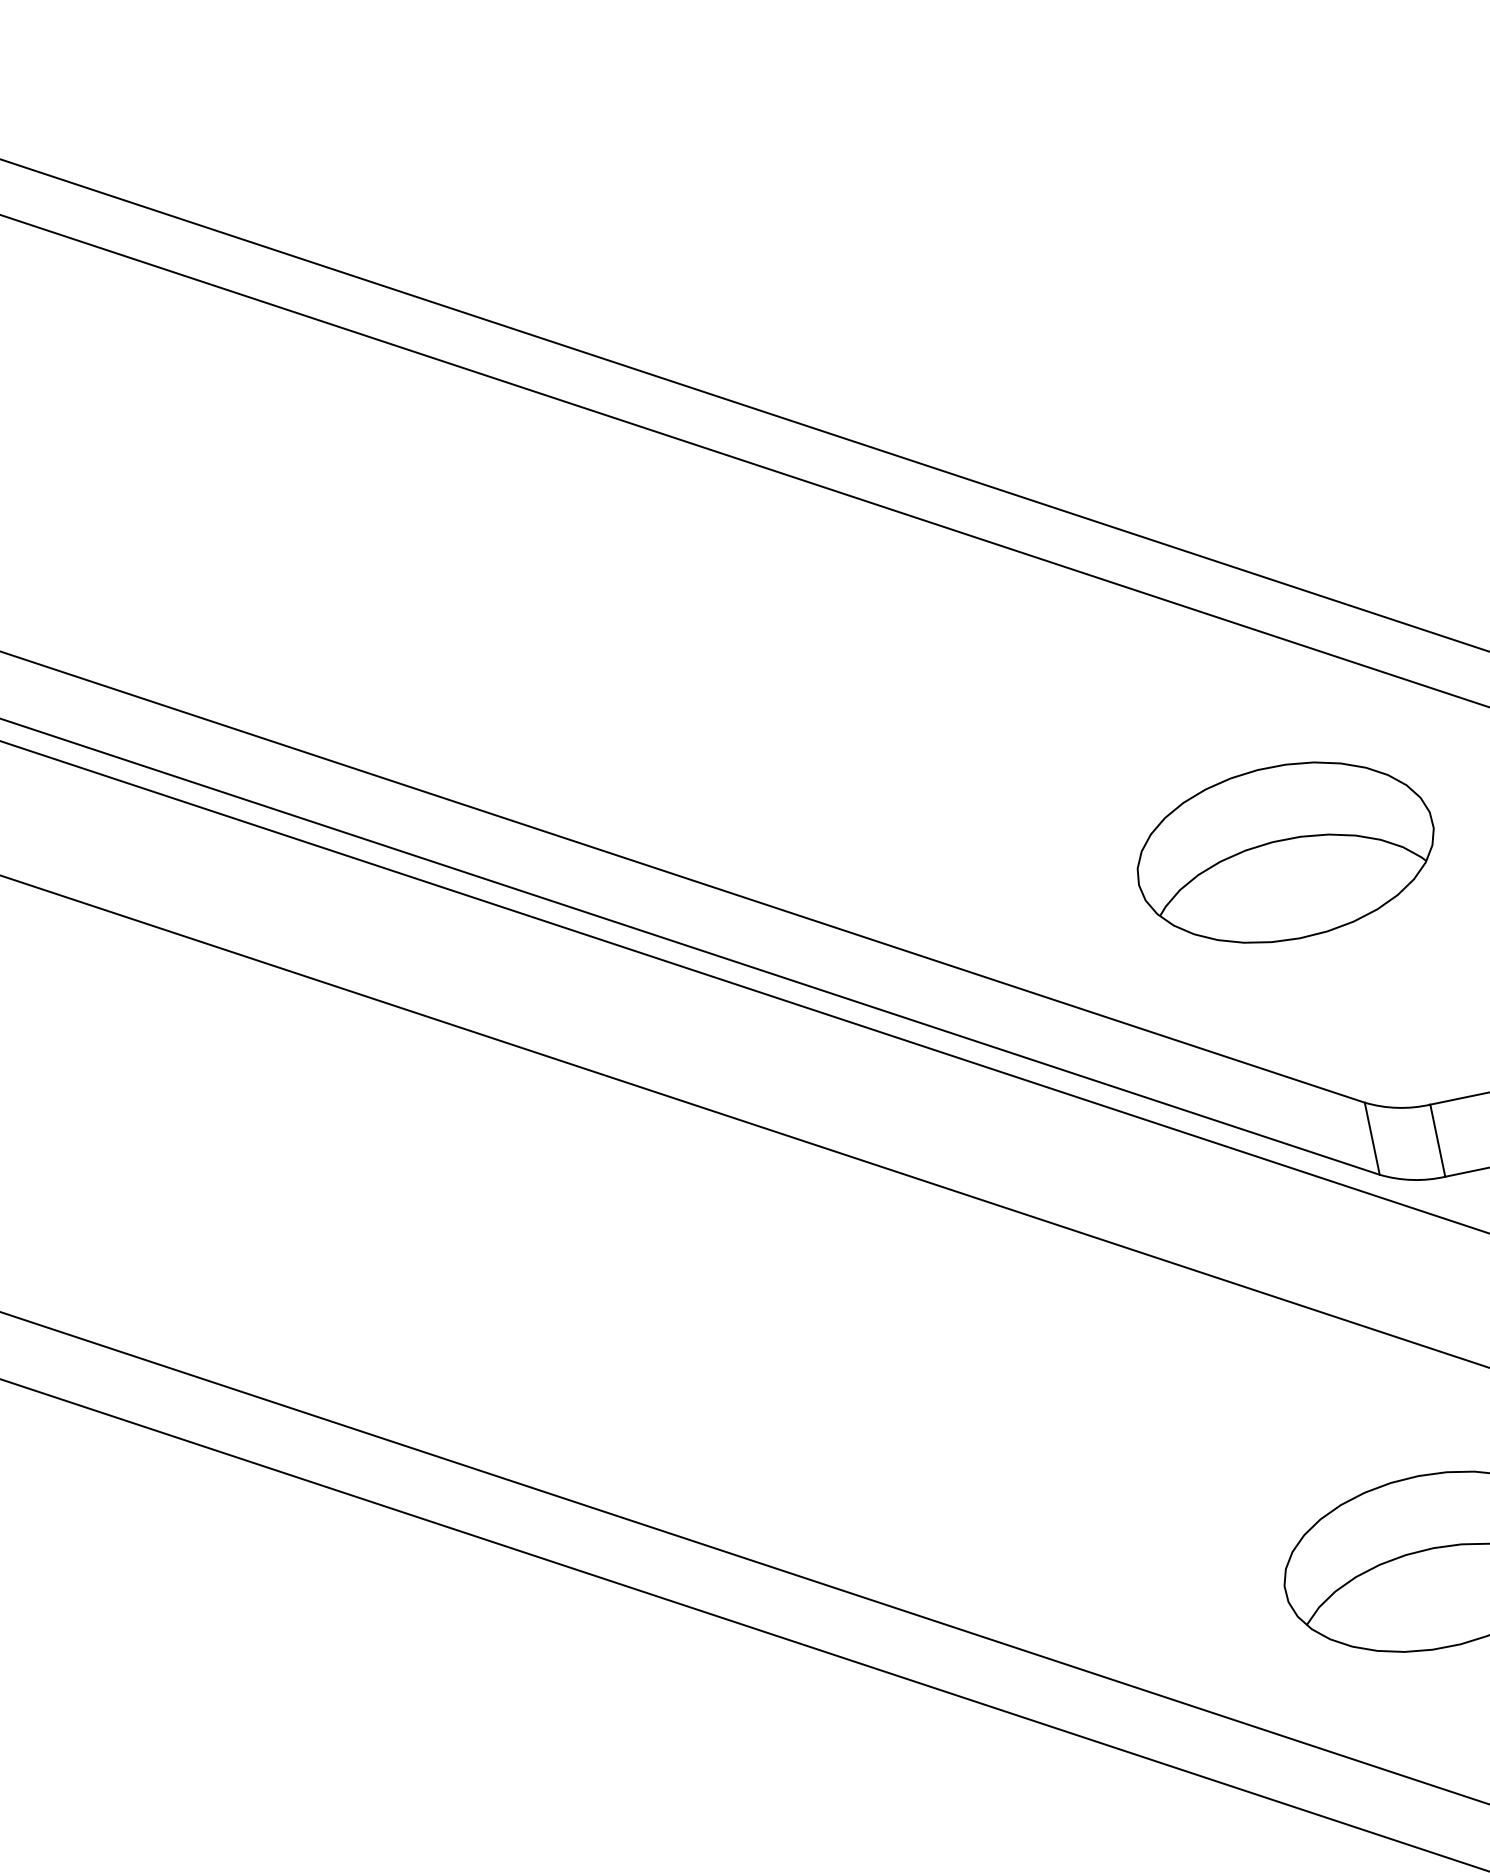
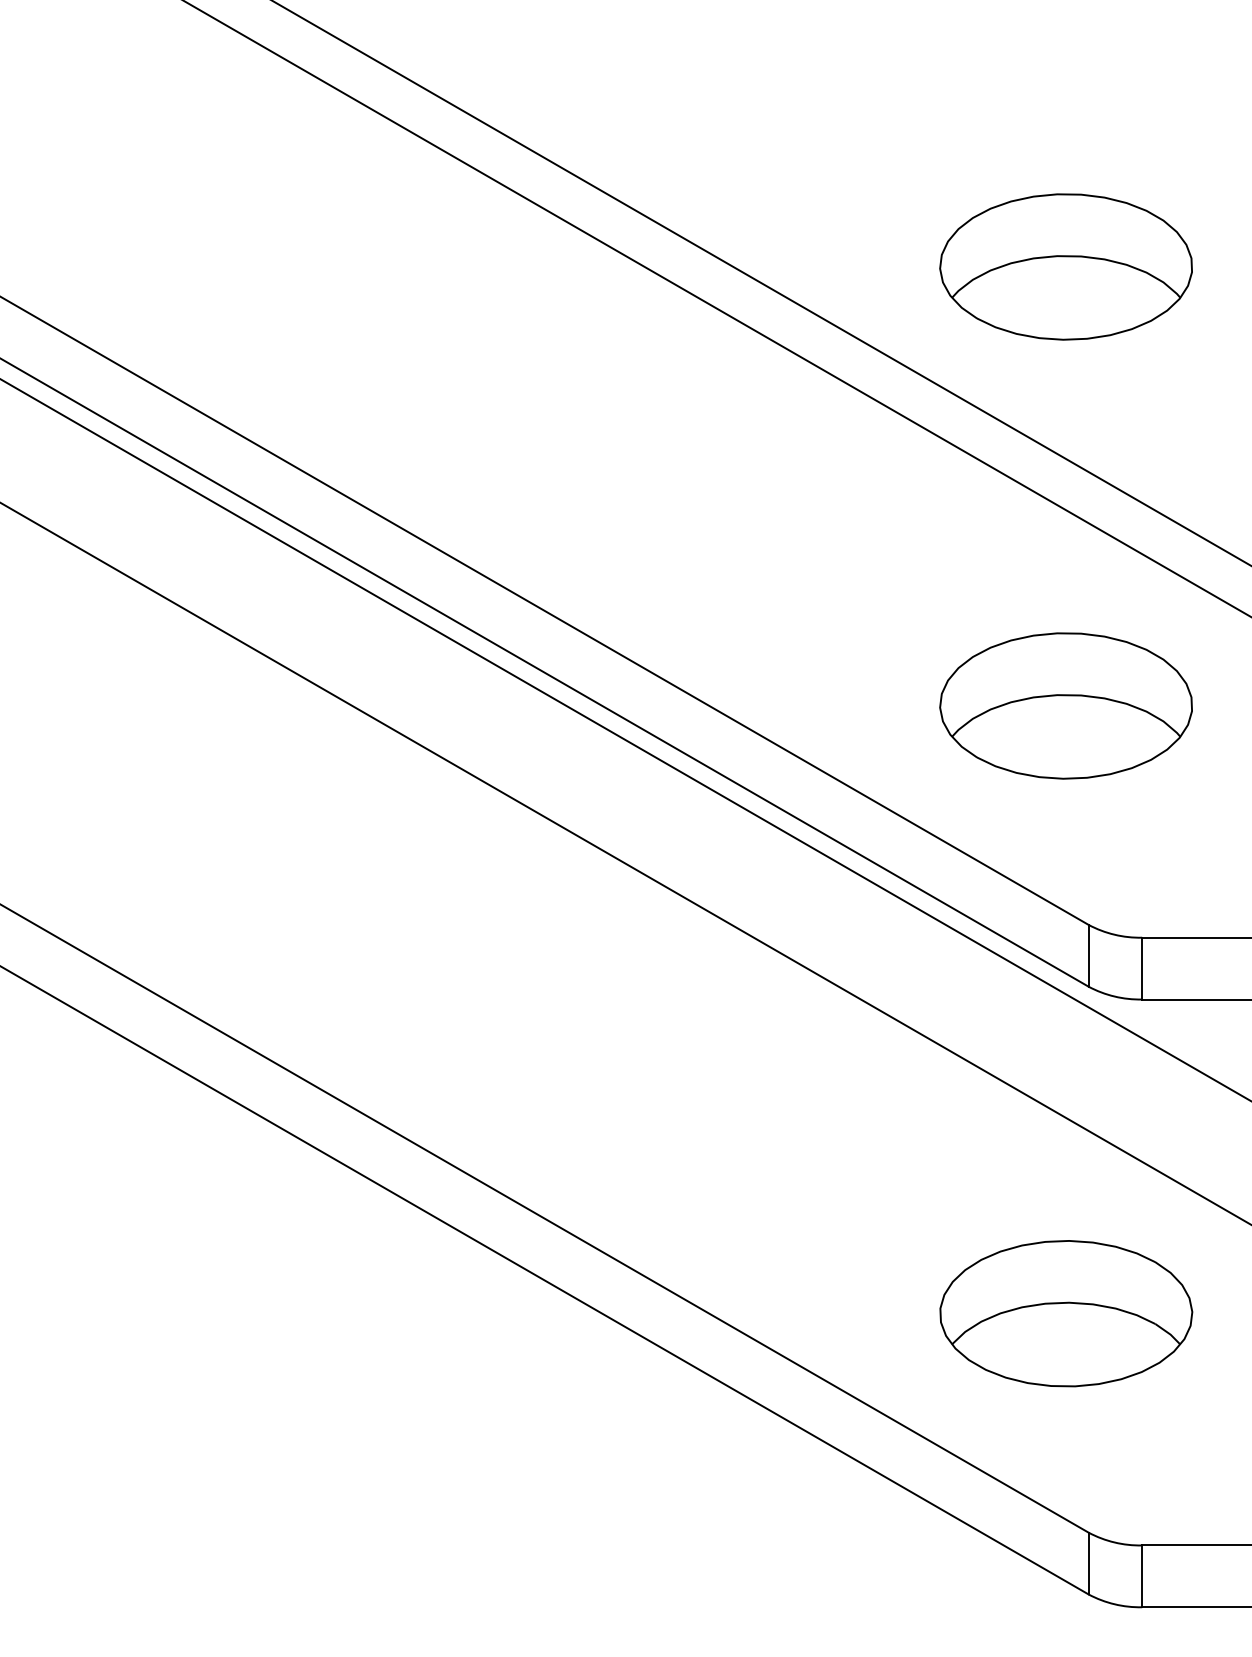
part: (1178, 340) -> (1065, 266), added

